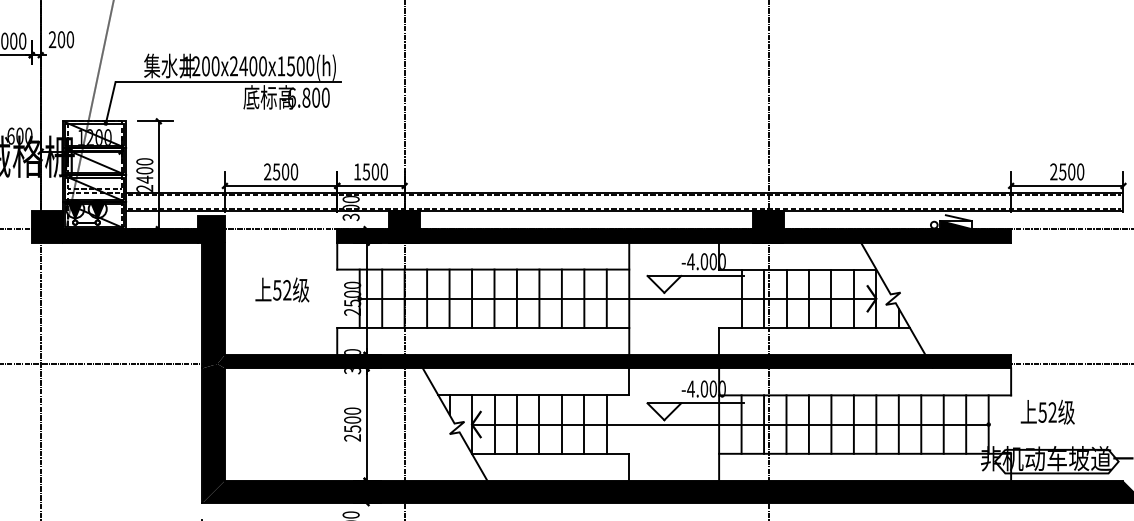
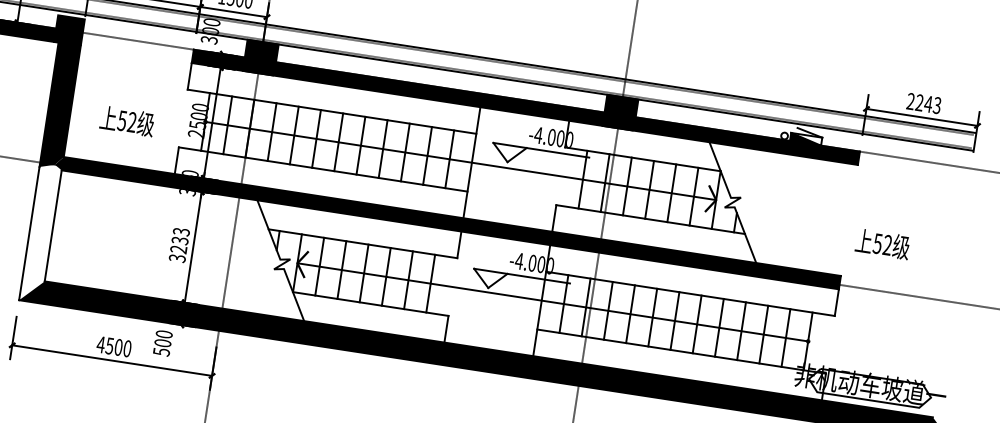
text: (1071, 171) -> (928, 103), 2500 -> 2243
text: (282, 289) -> (127, 120), moved
text: (1047, 412) -> (882, 244), moved
text: (352, 424) -> (179, 245), 2500 -> 3233
fill: (213, 433) -> (40, 232), removed

